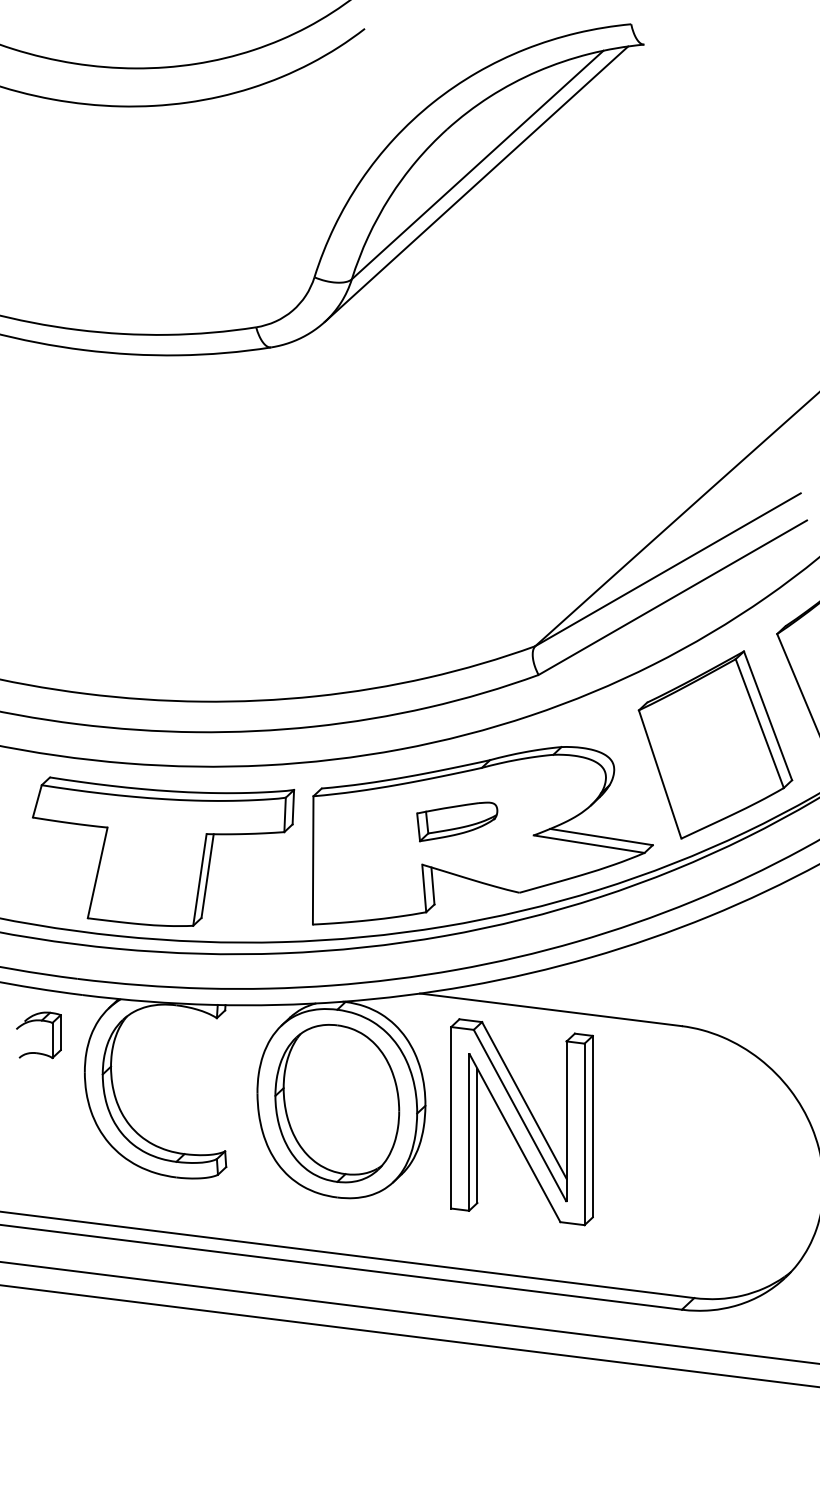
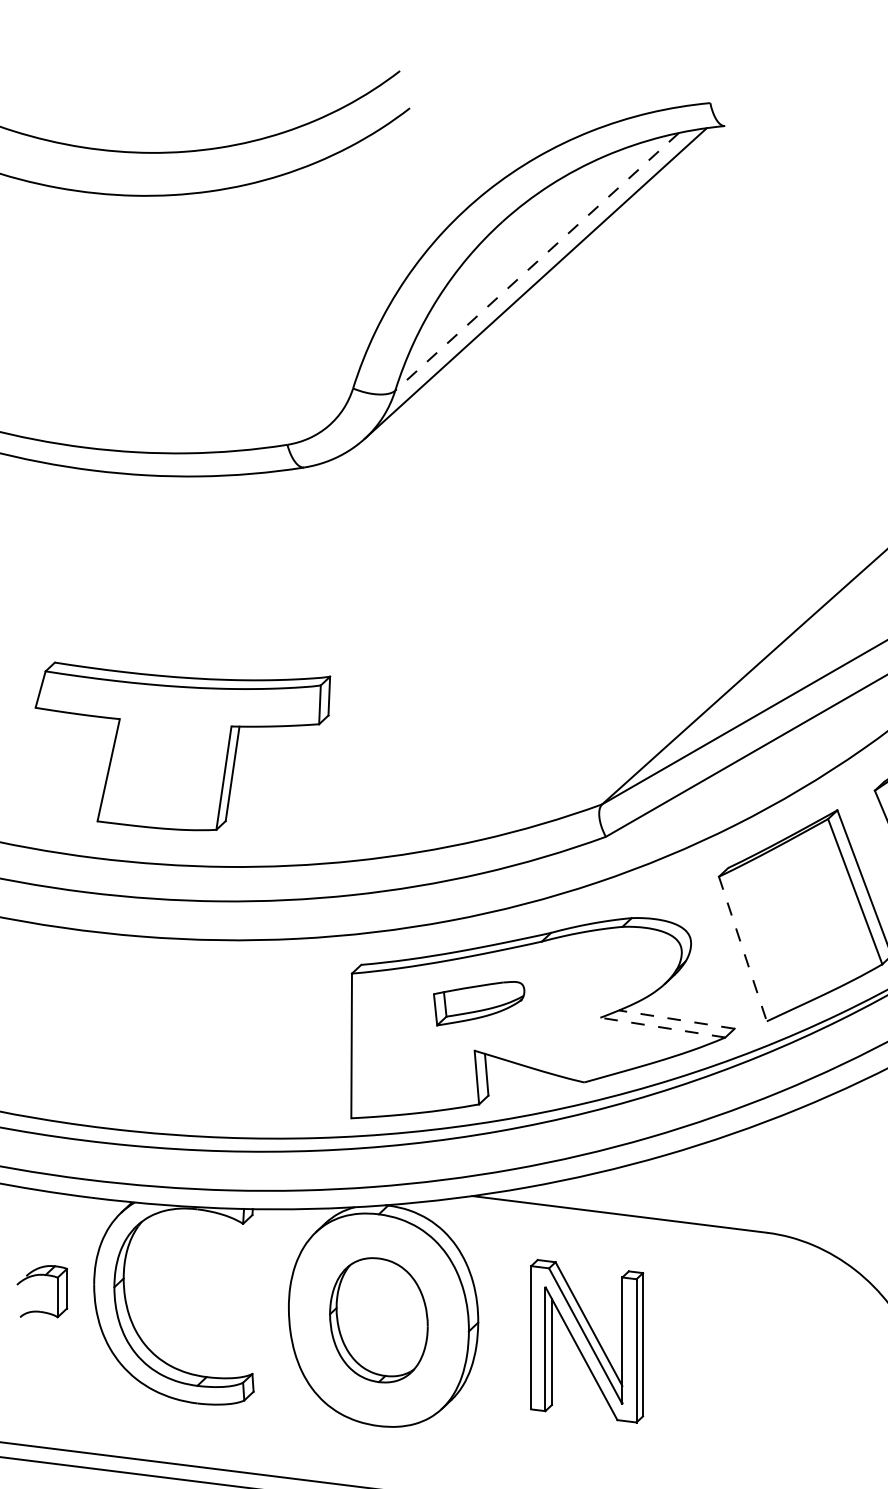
line: (477, 165) -> (536, 262), solid -> dashed
line: (660, 774) -> (743, 949), solid -> dashed
part: (457, 821) -> (479, 1003), moved
line: (601, 837) -> (676, 1020), solid -> dashed
line: (588, 844) -> (662, 1028), solid -> dashed
part: (163, 851) -> (182, 746), moved
part: (38, 1021) -> (41, 1276), moved
part: (337, 1103) -> (379, 1320), size x0.7
part: (521, 1122) -> (586, 1341), size x0.7

